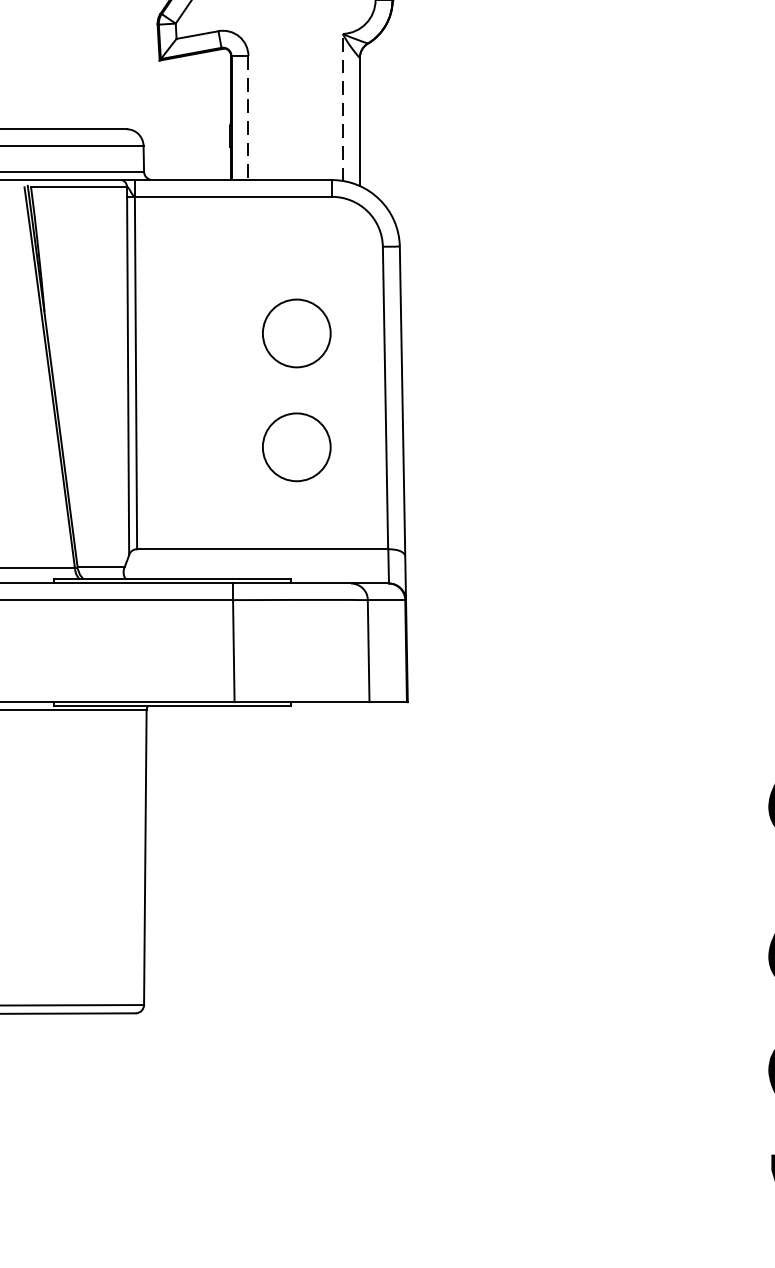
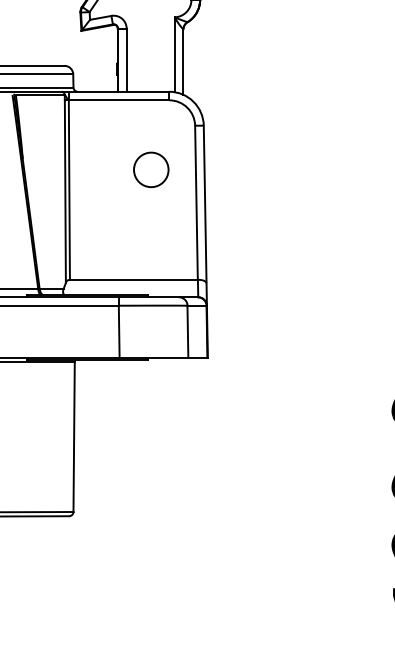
line: (342, 106) -> (174, 54), dashed -> solid
line: (248, 118) -> (126, 60), dashed -> solid
circle: (297, 446) -> (151, 227), removed

